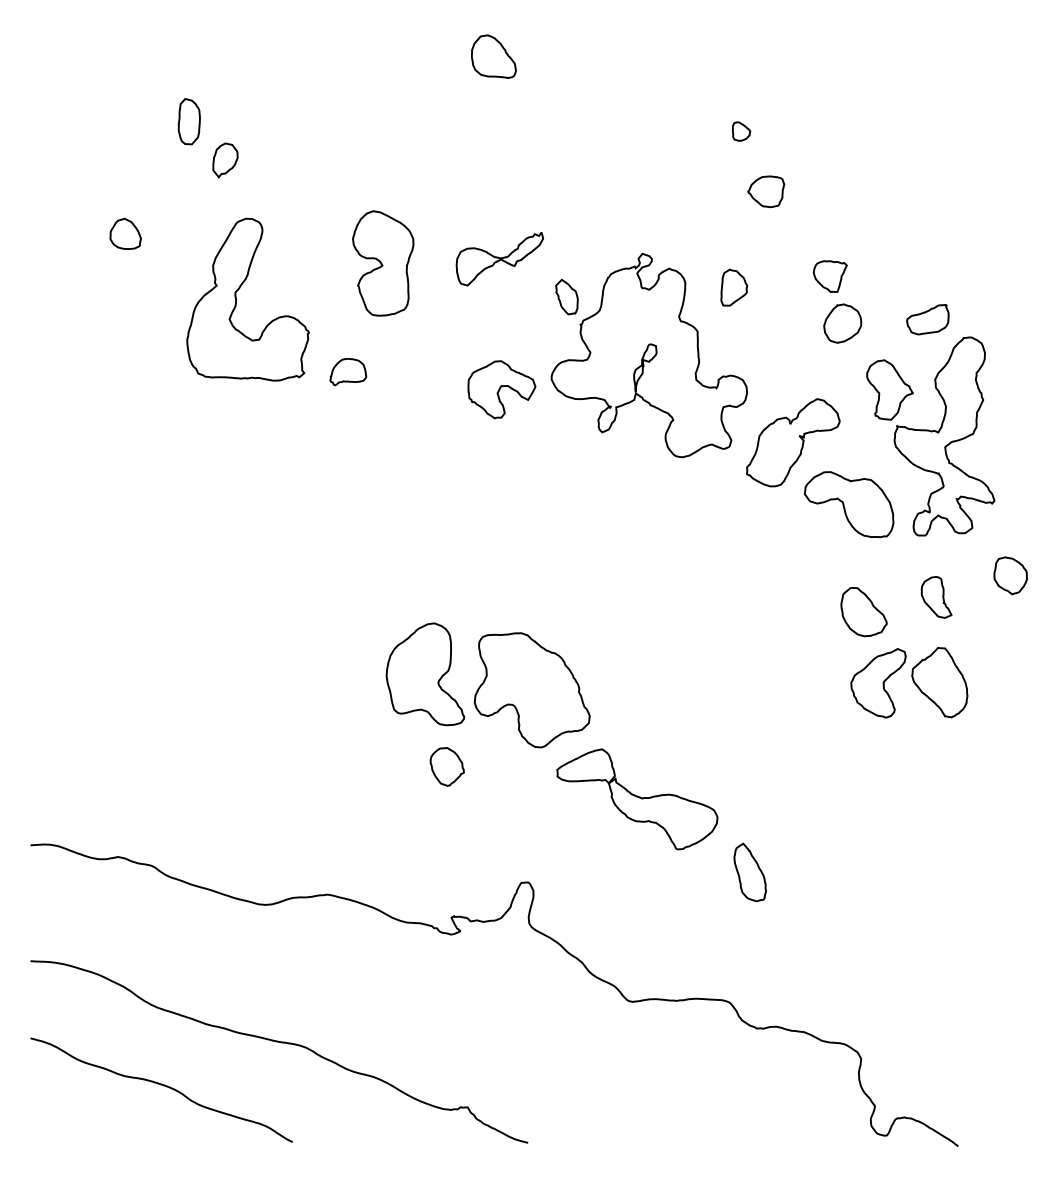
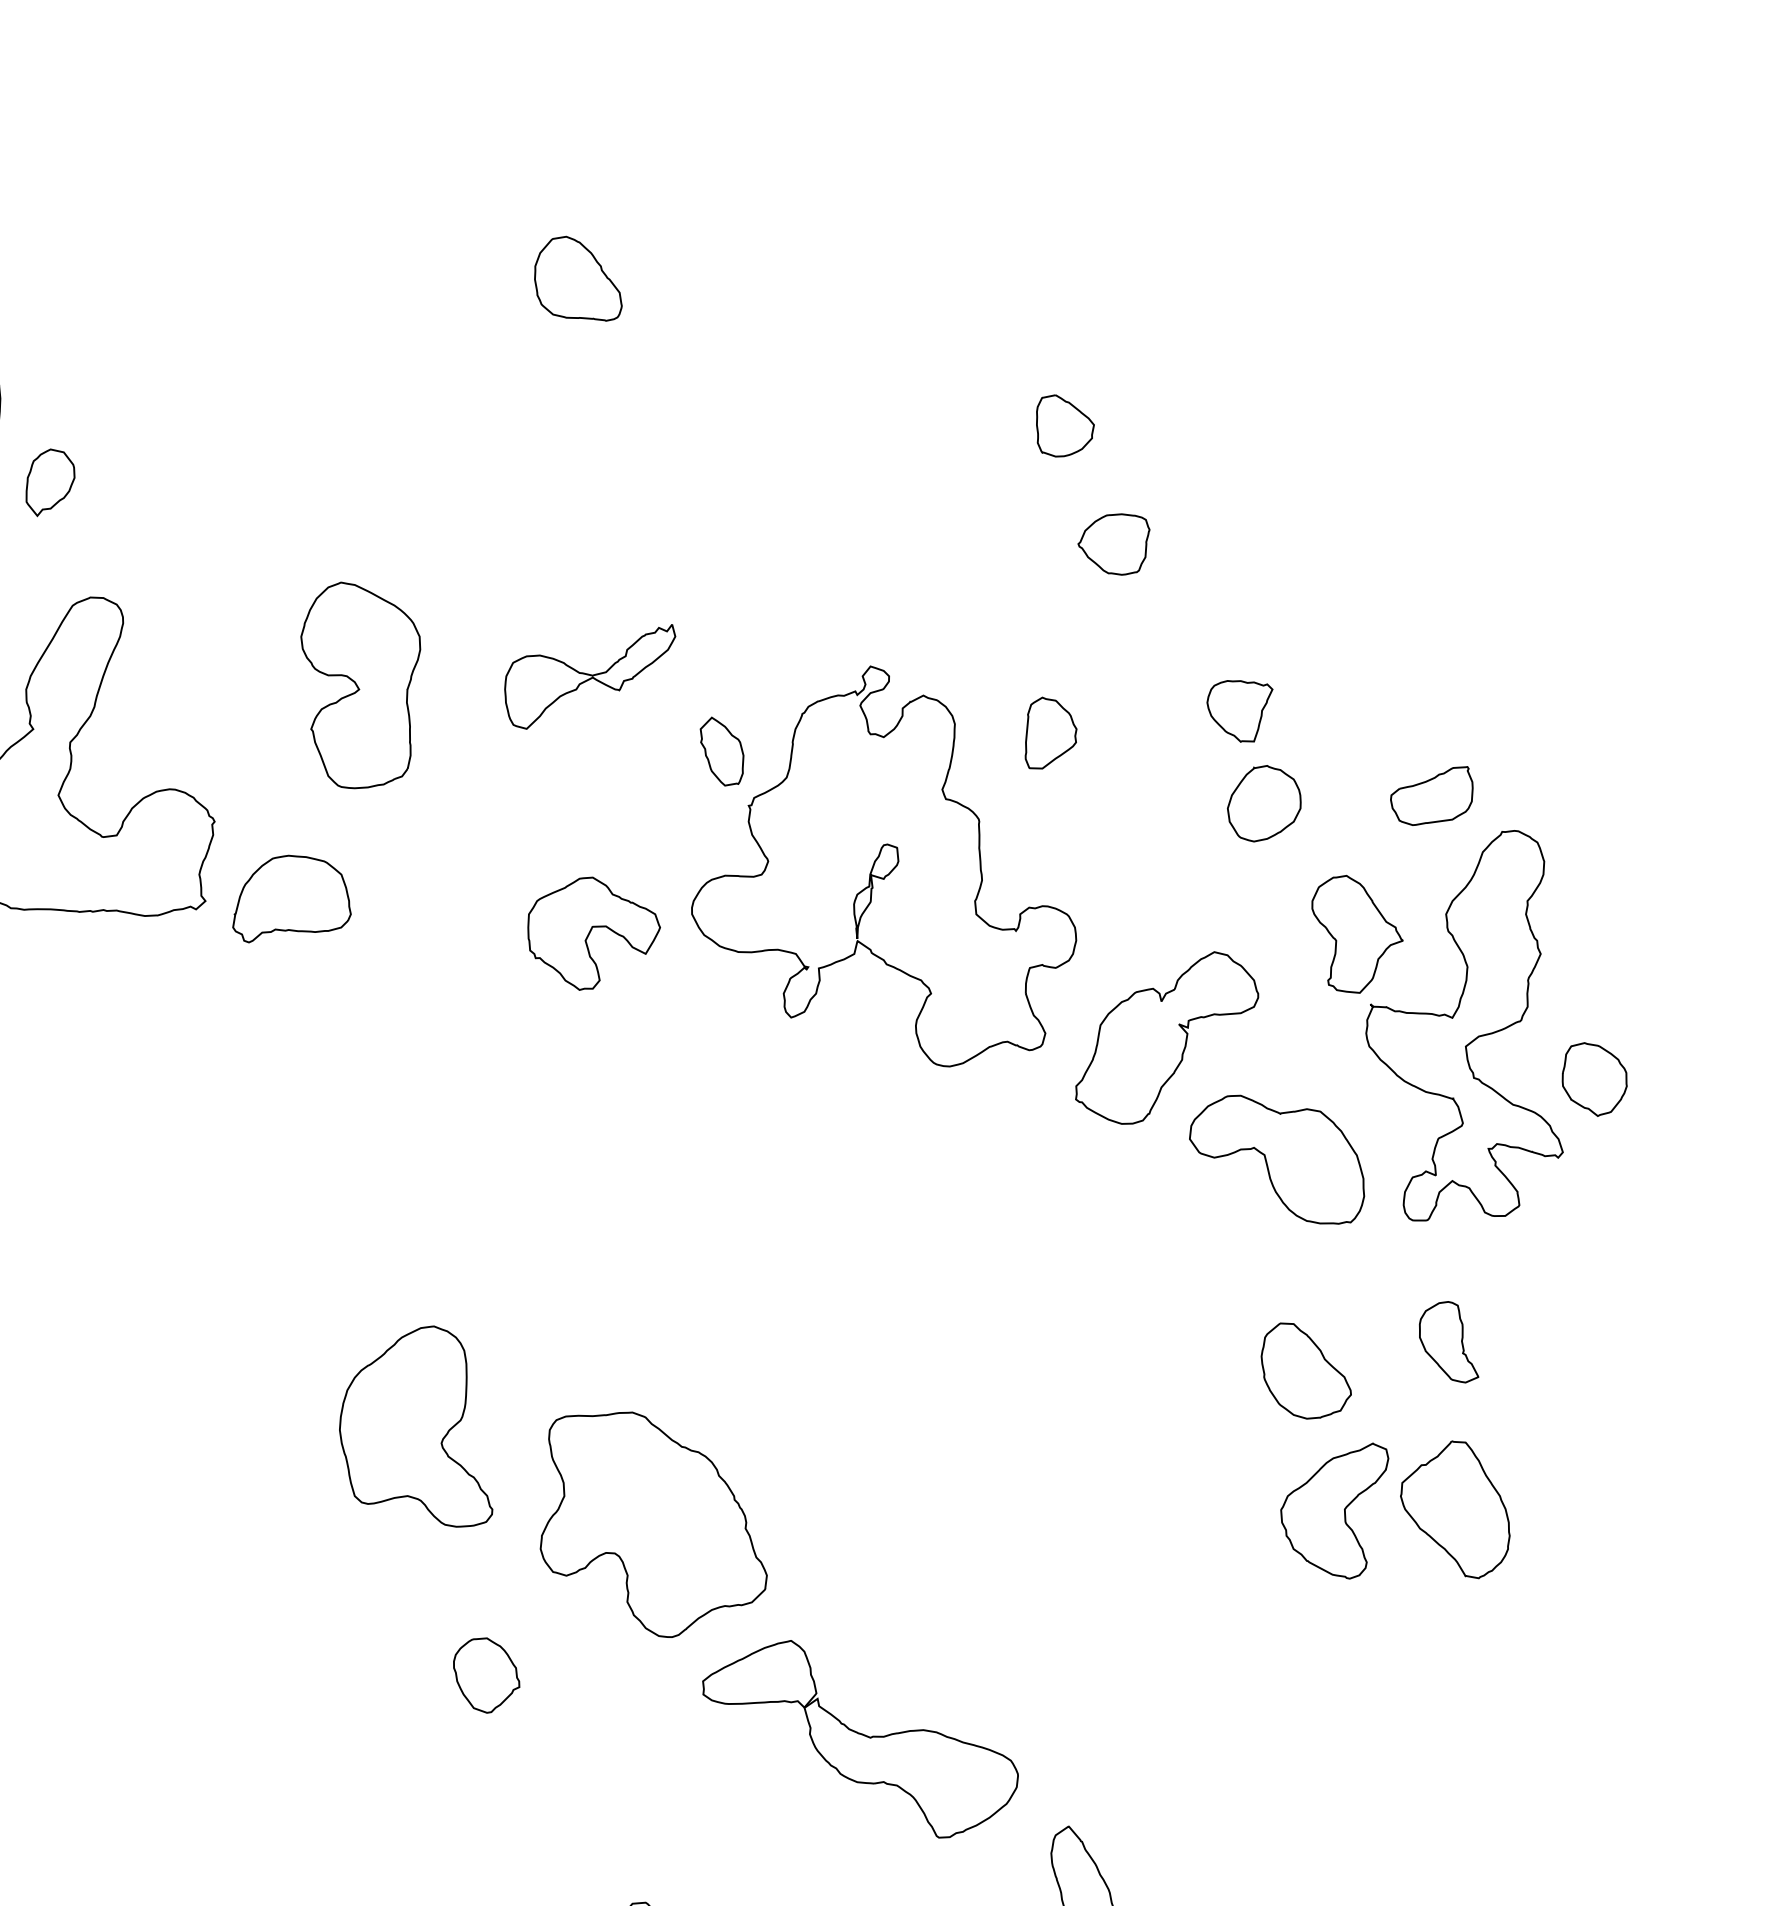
part: (741, 131) -> (1065, 425), size x1.67
part: (348, 371) -> (292, 897), size x1.67
part: (1010, 575) -> (1594, 1078), moved
part: (425, 674) -> (416, 1426), moved

